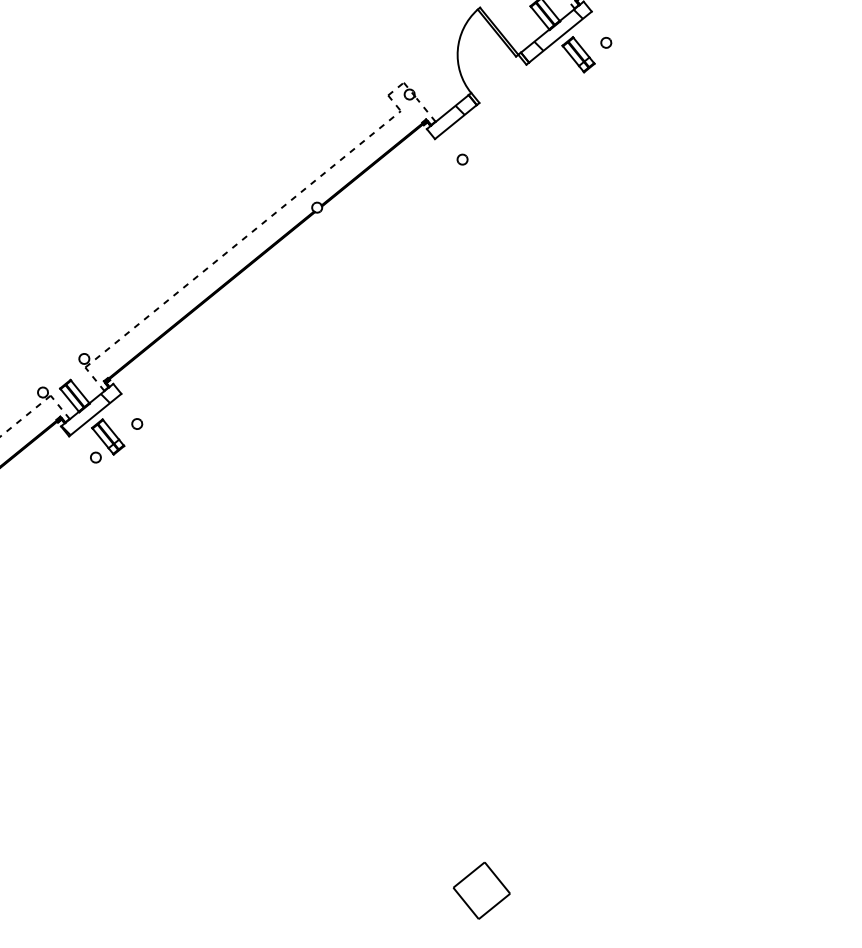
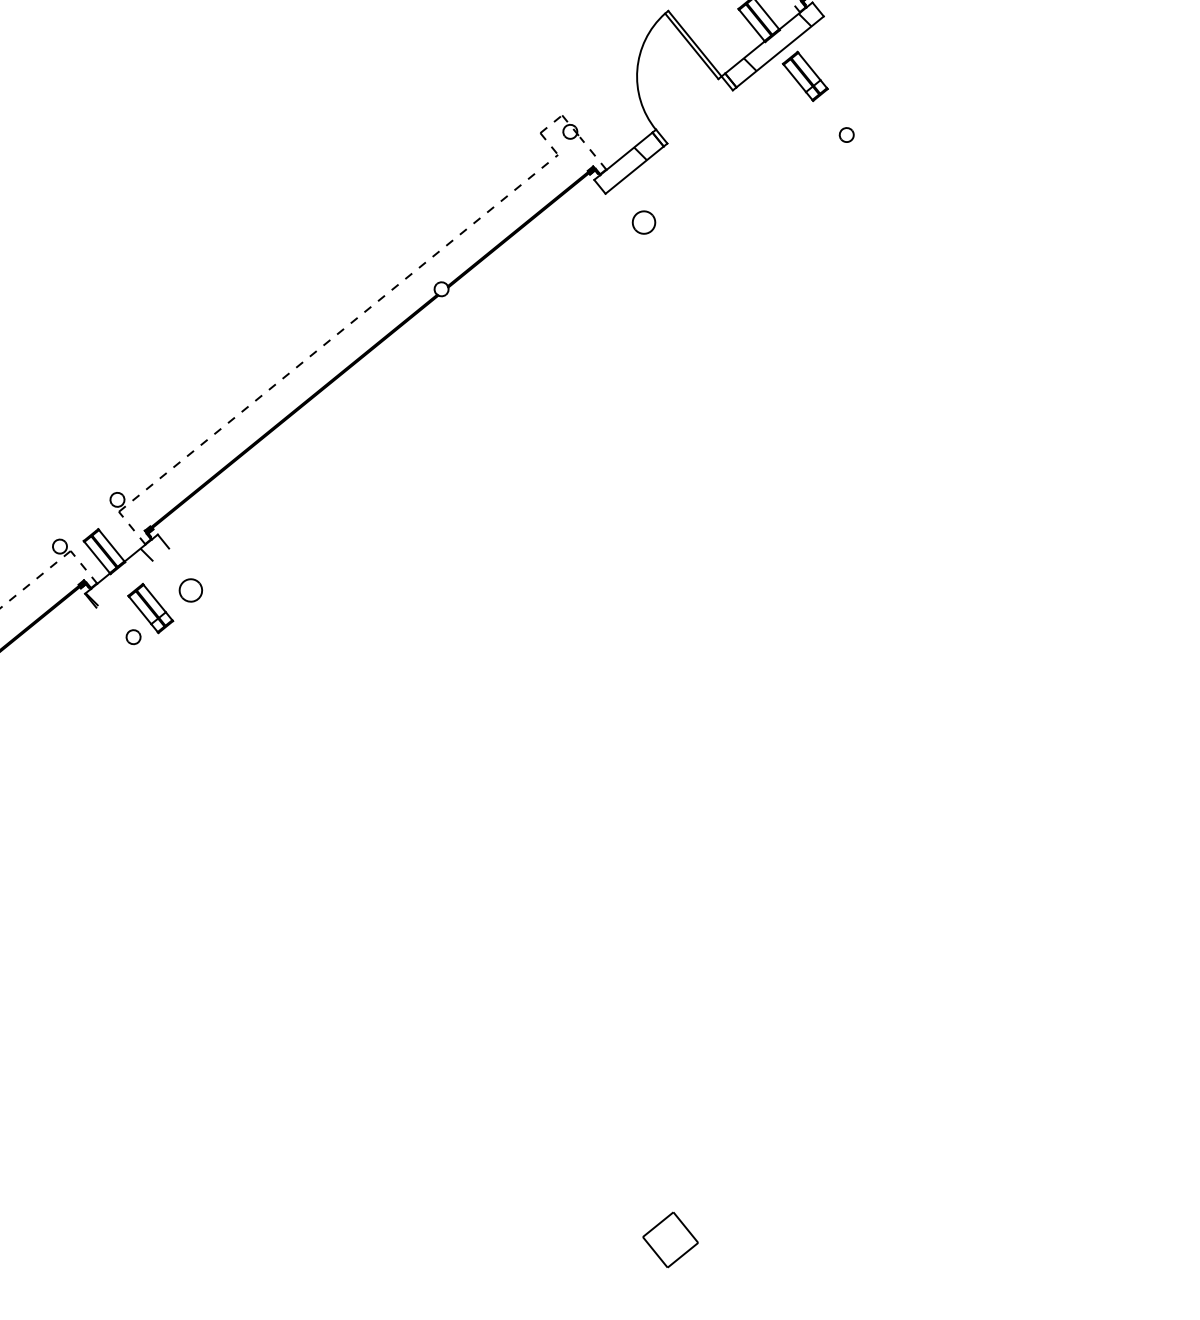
part: (606, 42) -> (847, 134), moved
part: (462, 159) -> (643, 222), size x1.6
line: (95, 414) -> (133, 577), removed
part: (137, 423) -> (191, 589), size x1.6
part: (481, 890) -> (670, 1239), size x0.7

